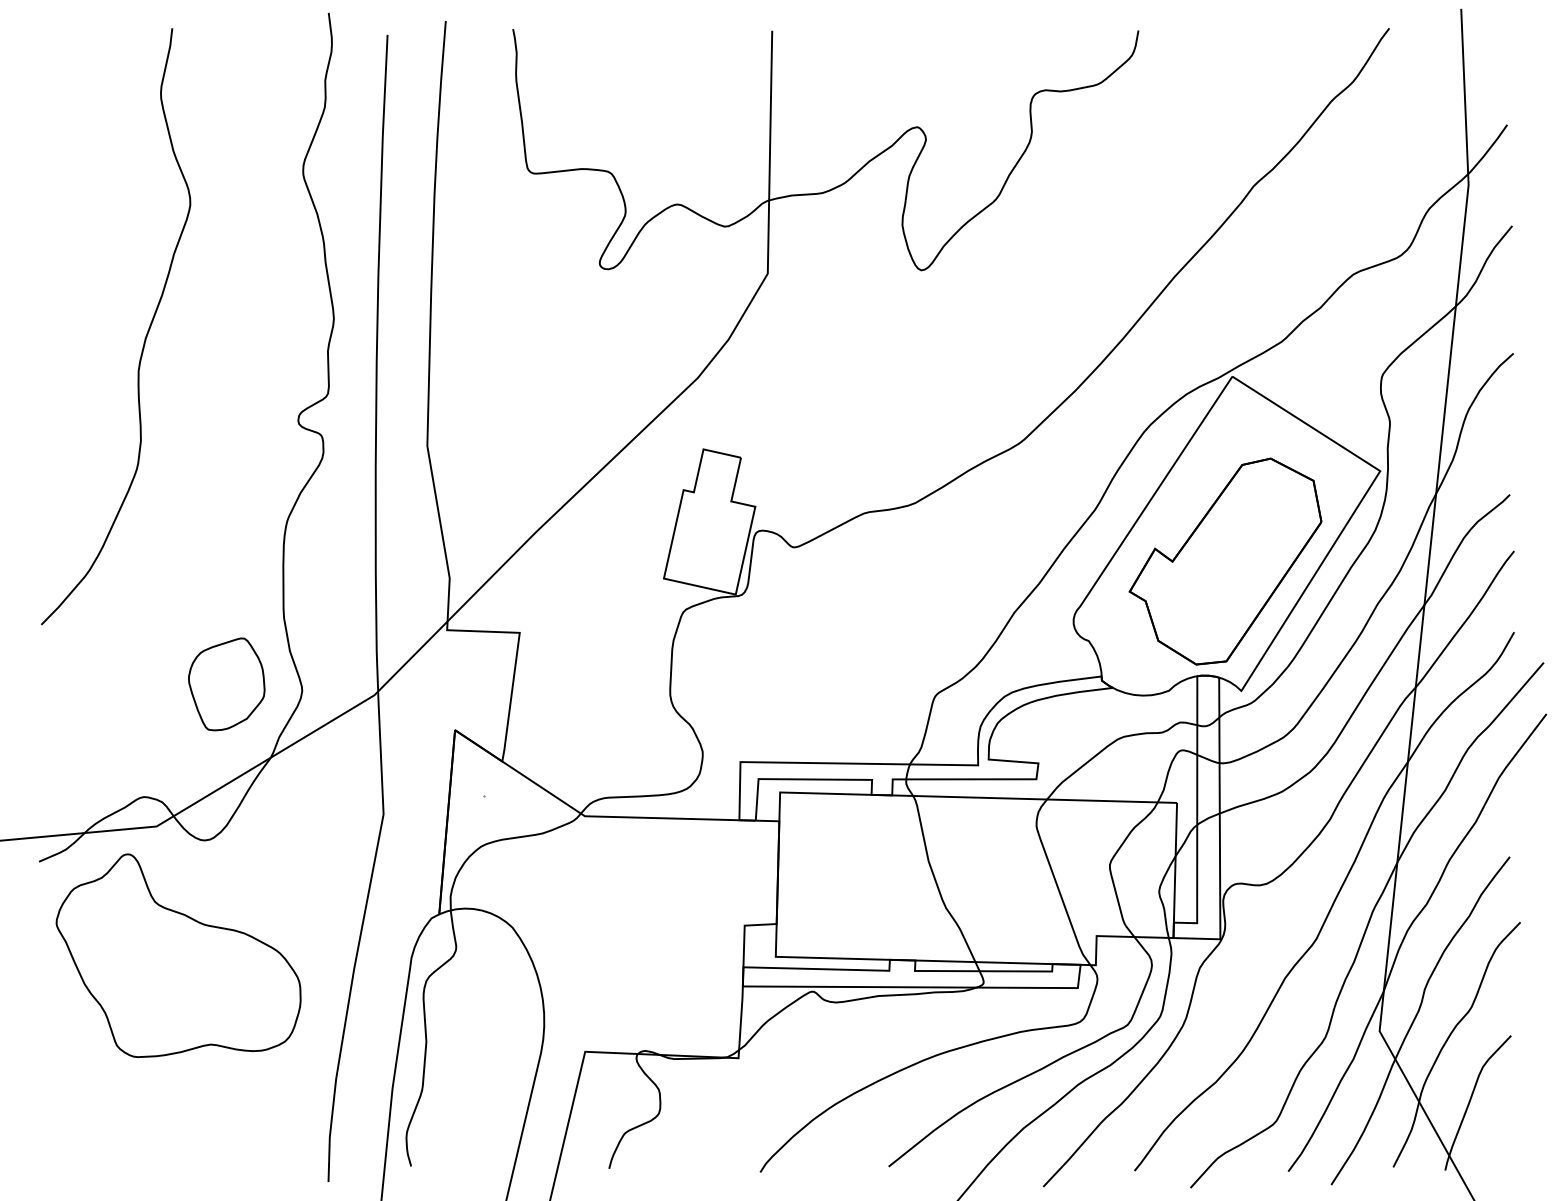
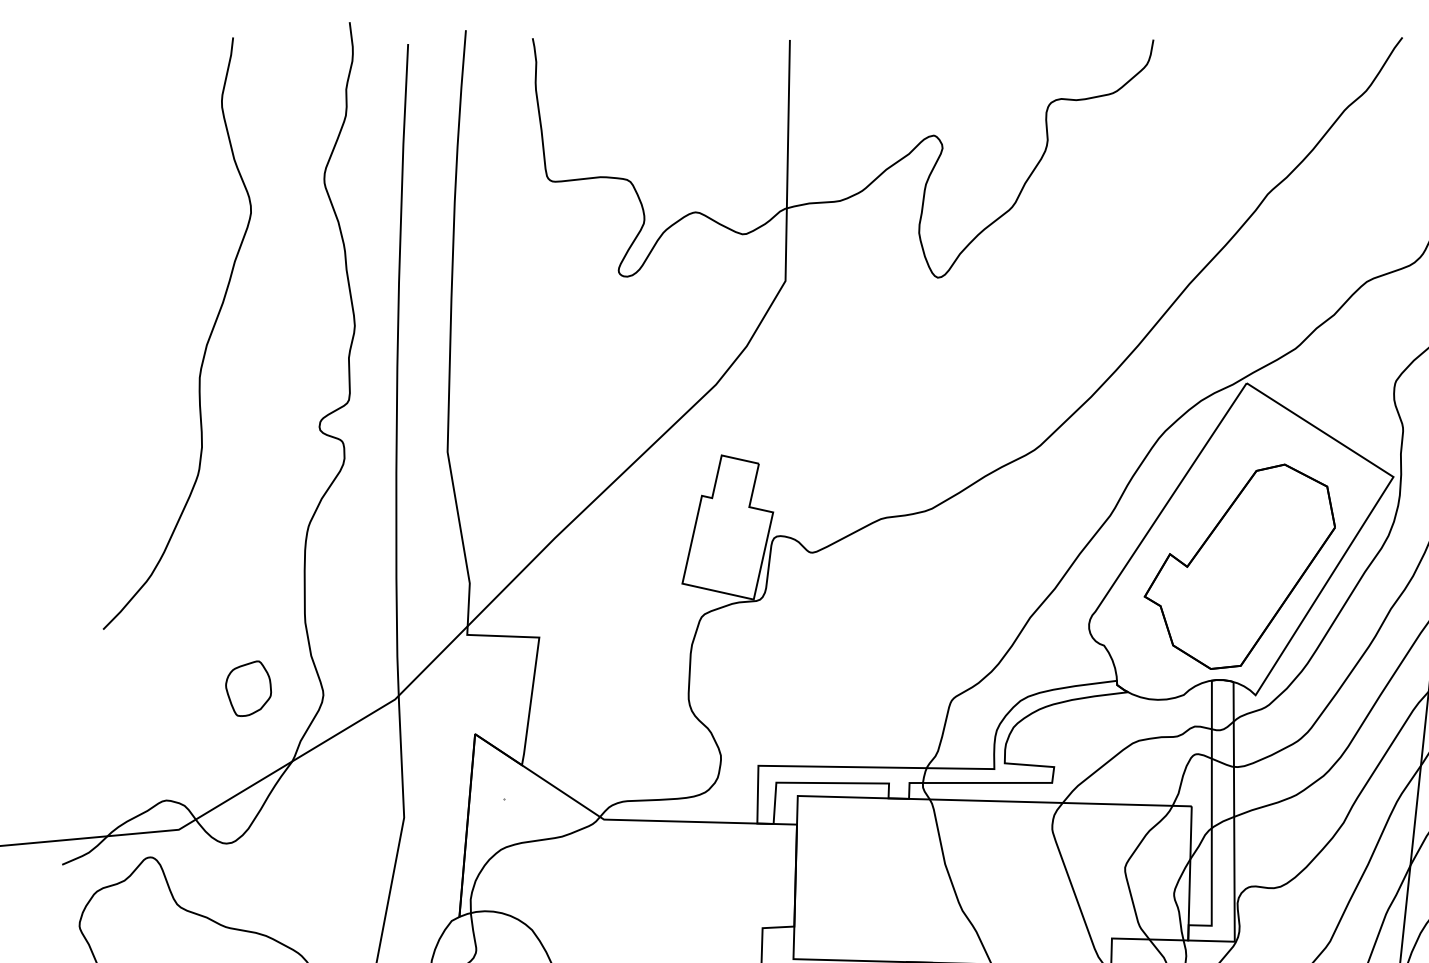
curve: (145, 335) -> (206, 342), moved
part: (226, 684) -> (248, 688), size x0.6

